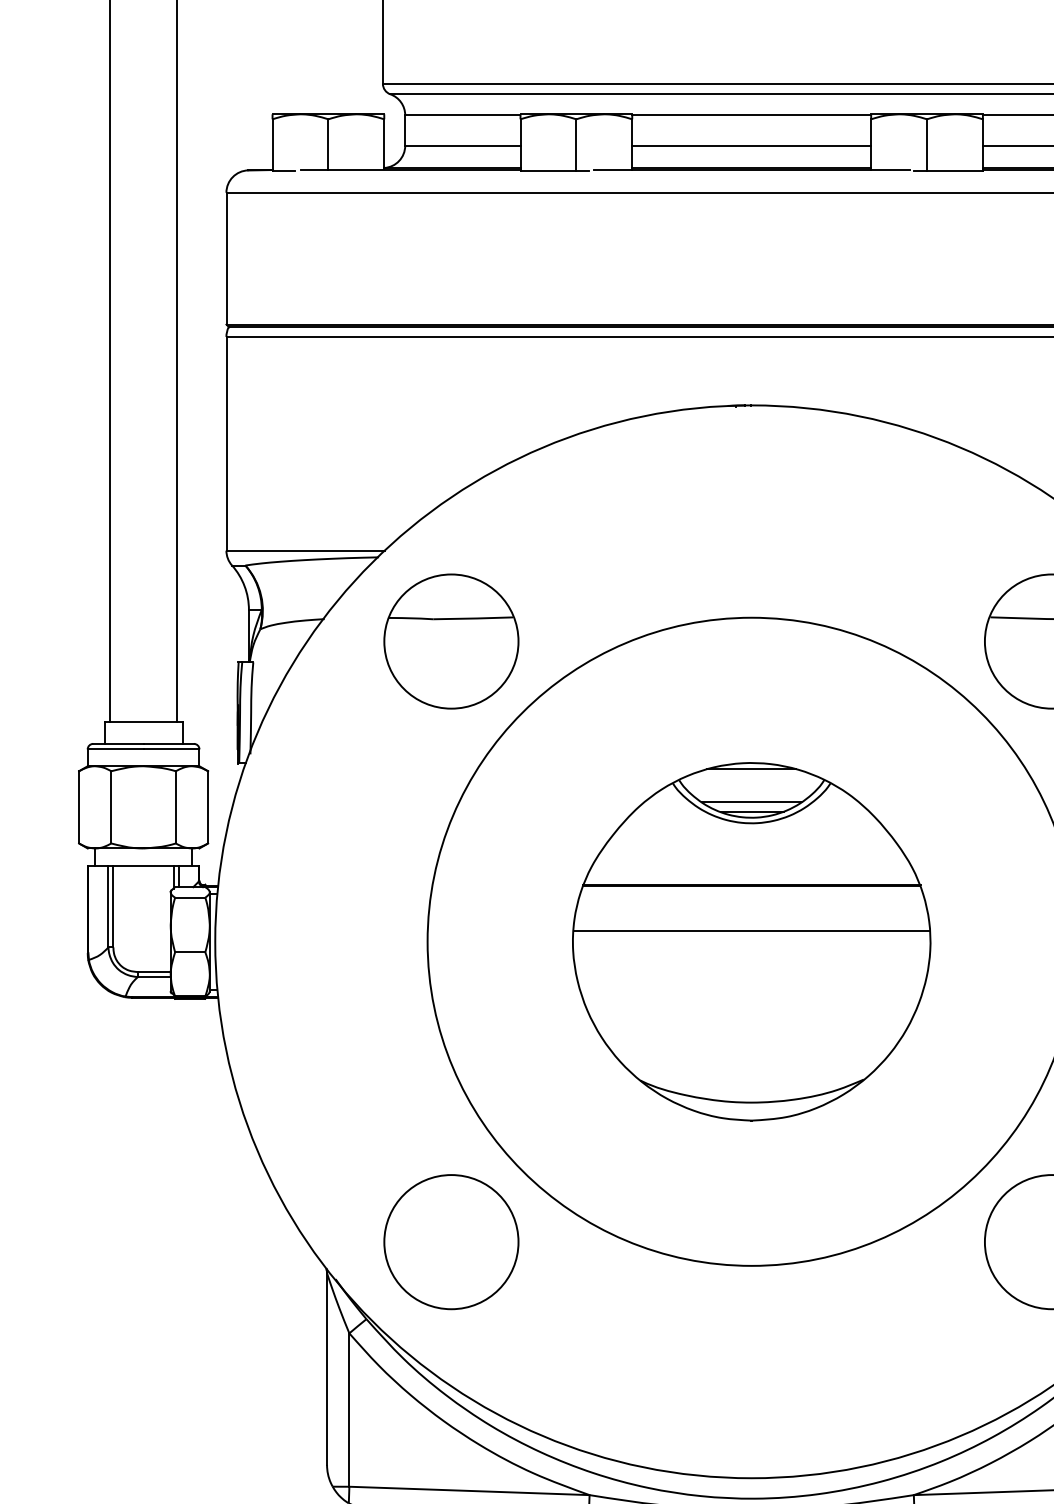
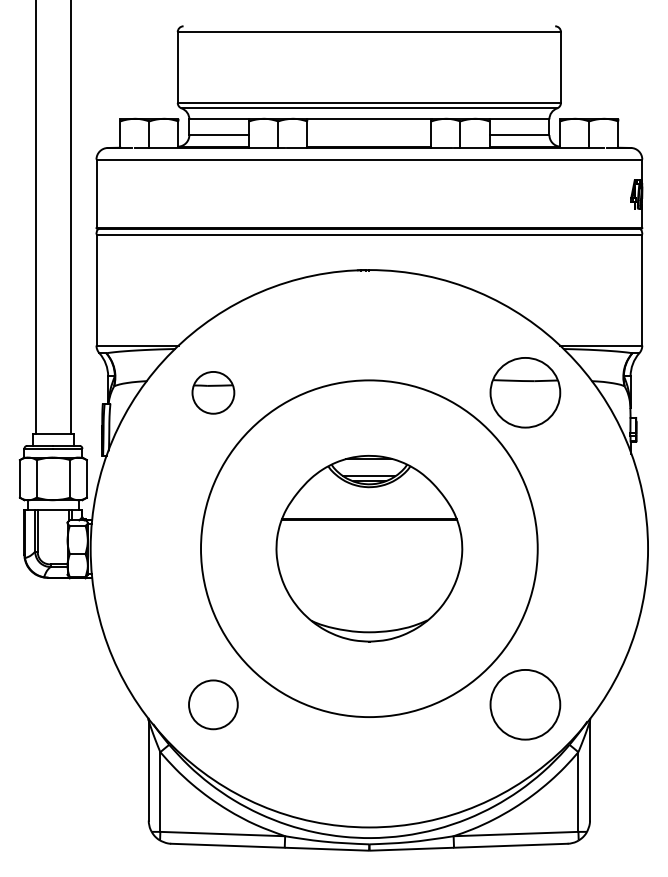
line: (751, 146) -> (369, 135), removed
part: (451, 641) -> (213, 392), size x0.6
line: (751, 929) -> (369, 542), removed
circle: (451, 1241) -> (213, 704), size x0.7

